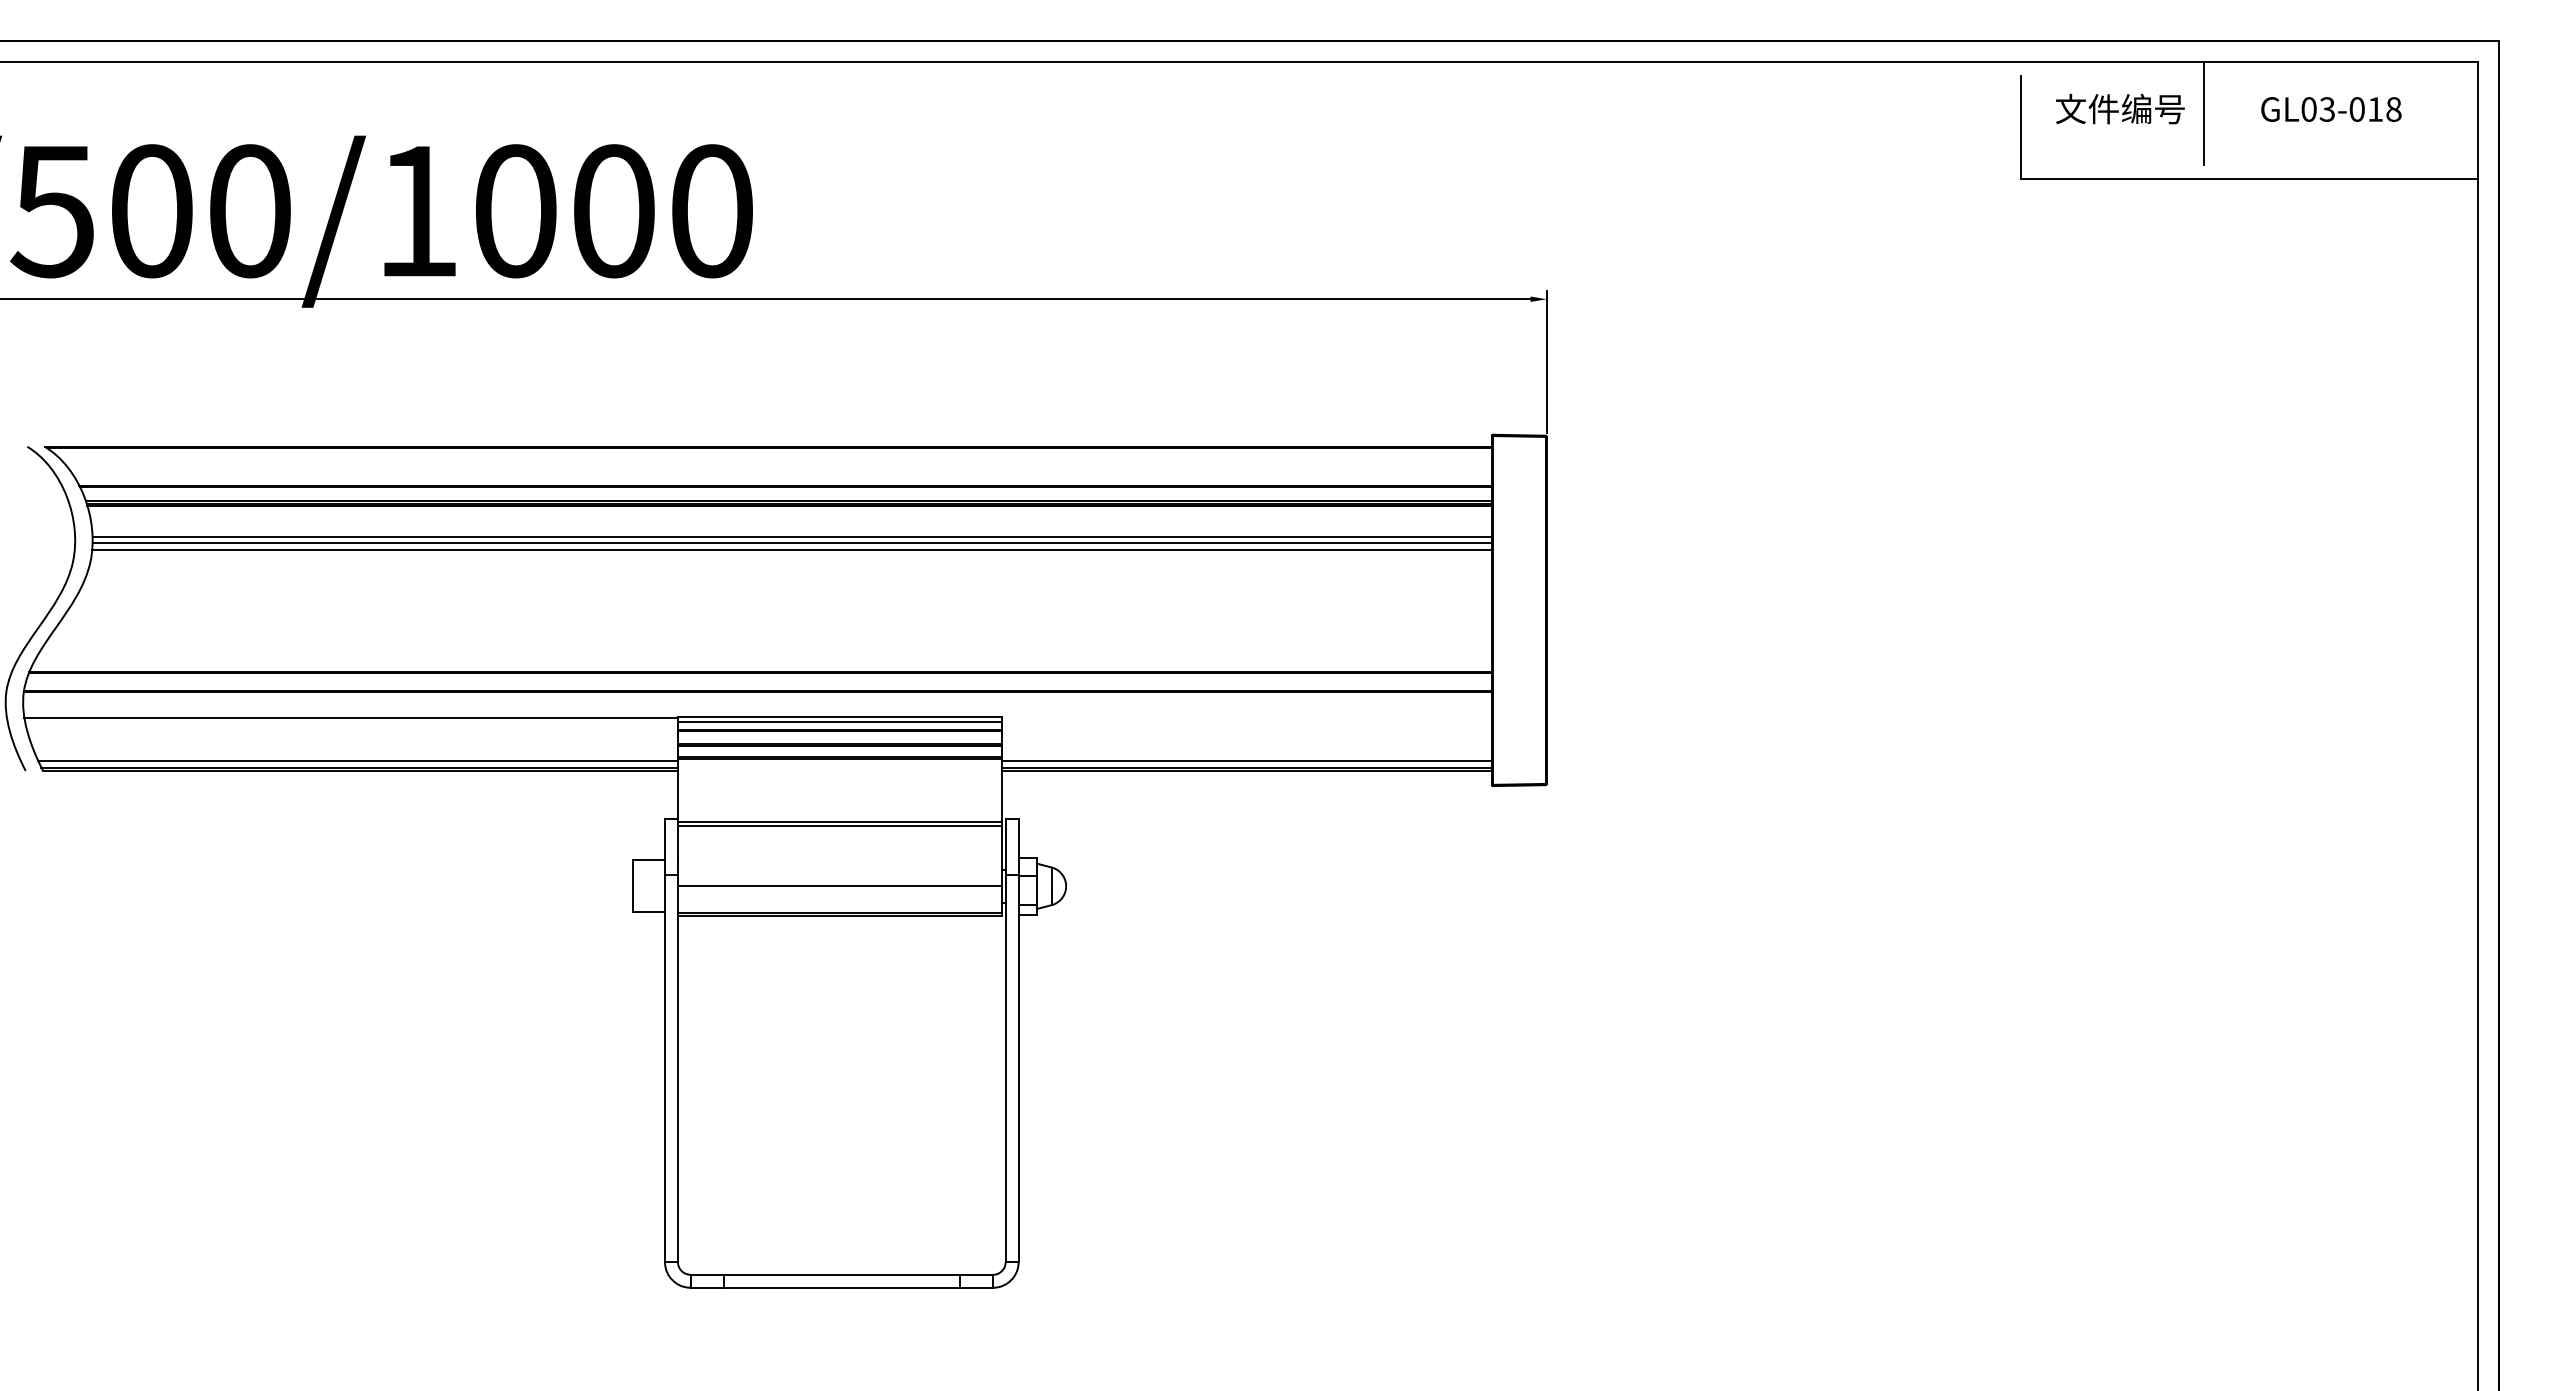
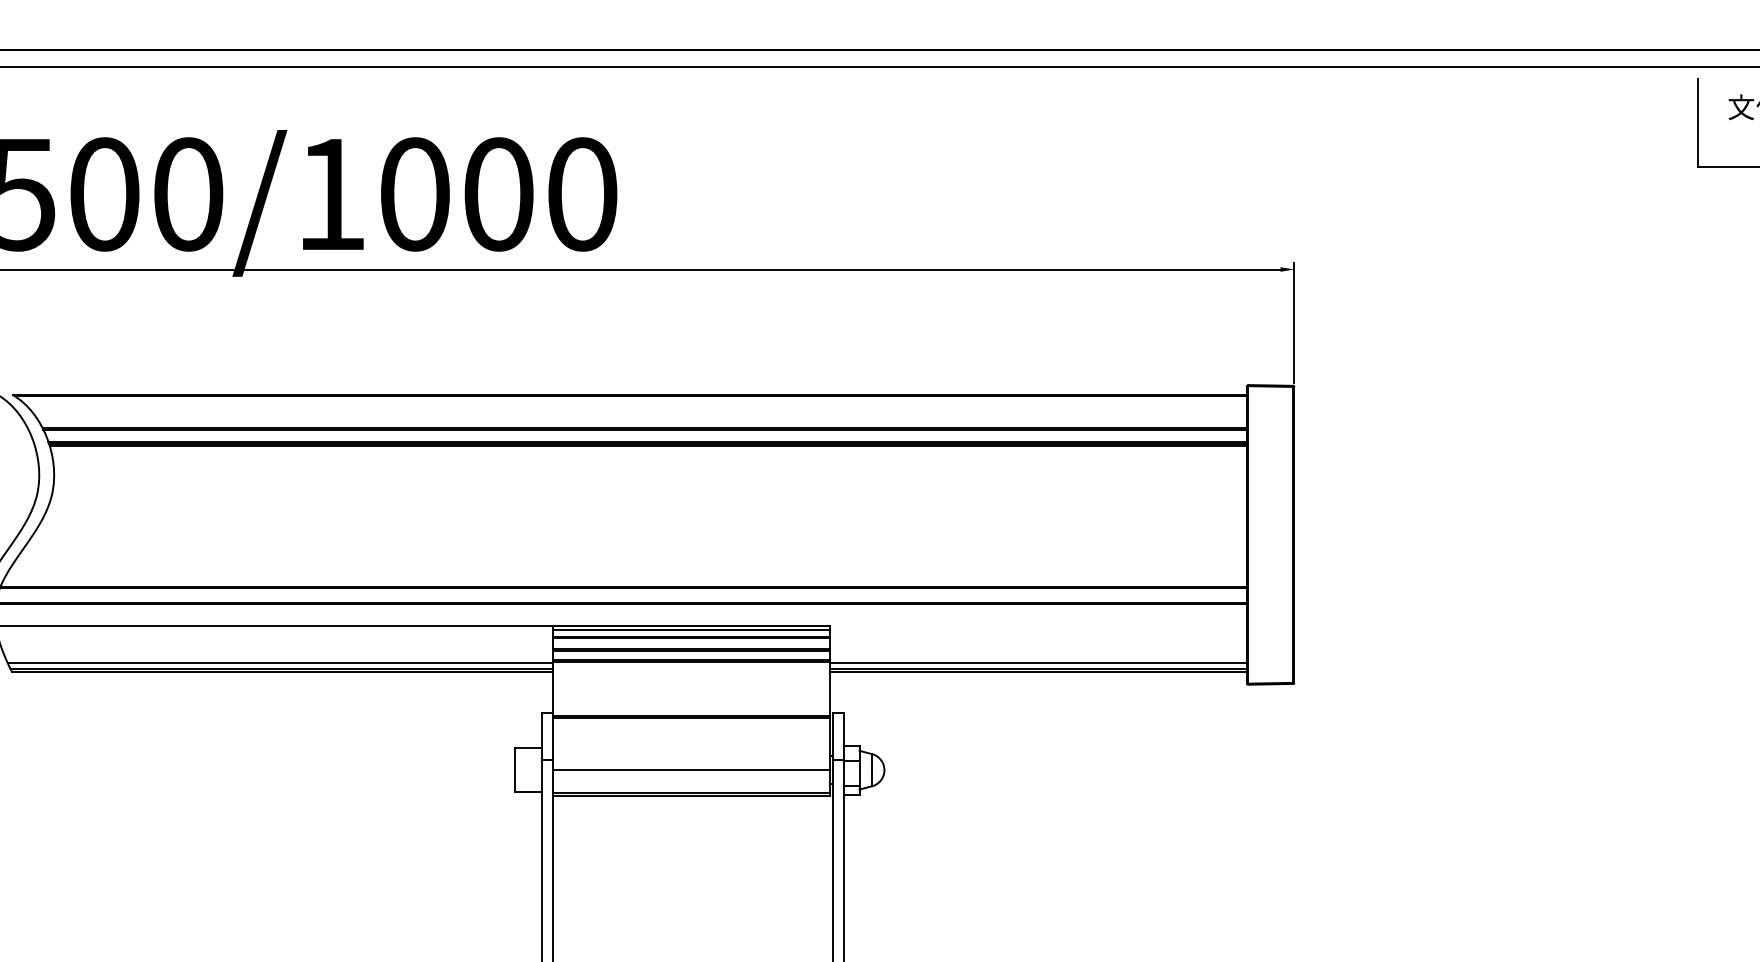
line: (791, 536) -> (650, 471), removed
line: (791, 543) -> (650, 477), removed
line: (791, 549) -> (650, 482), removed

